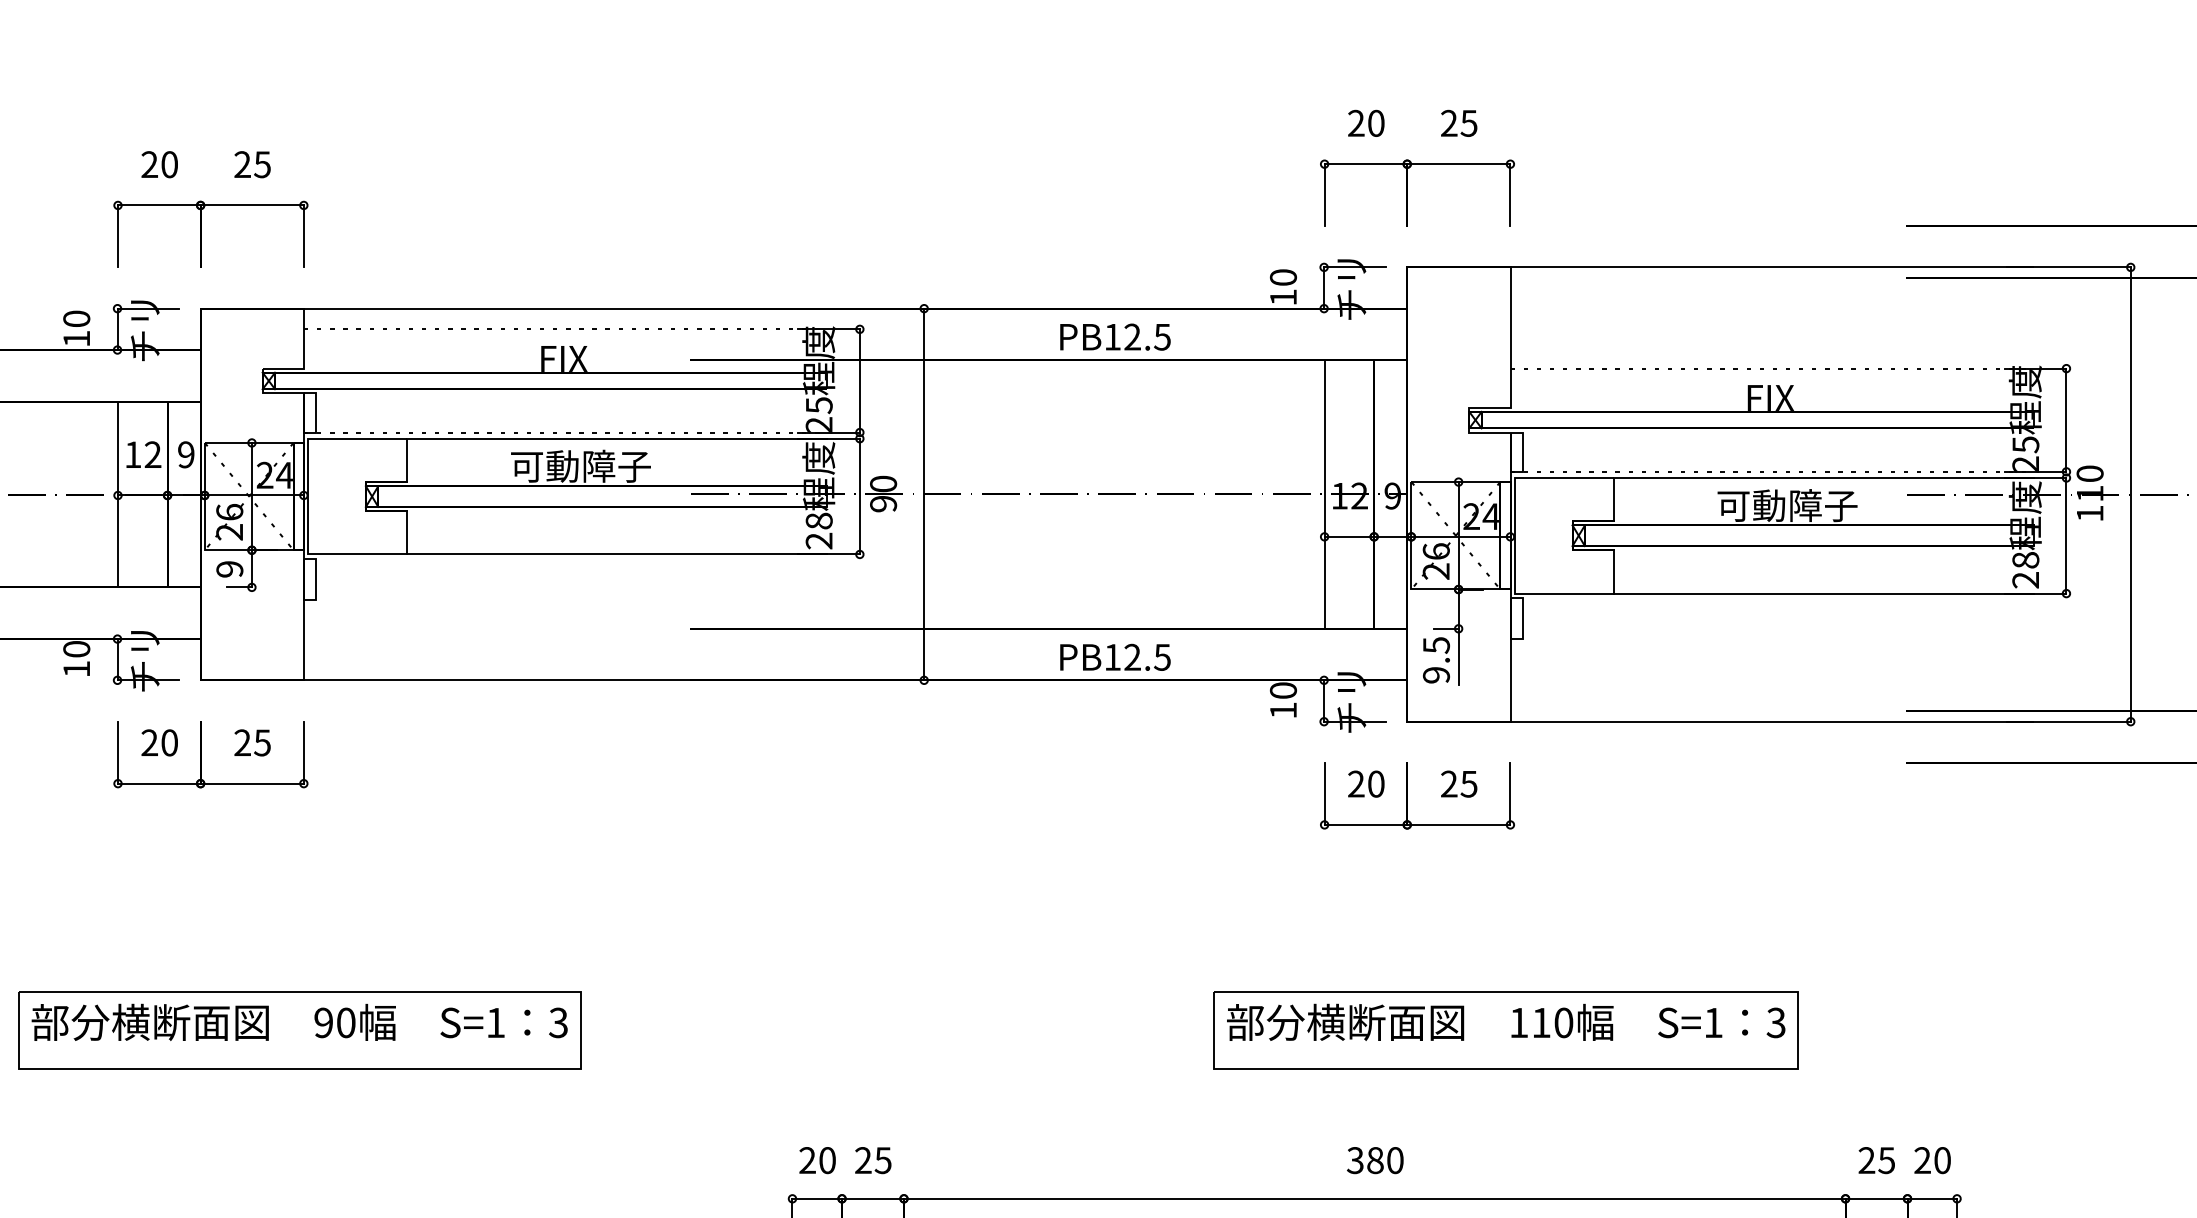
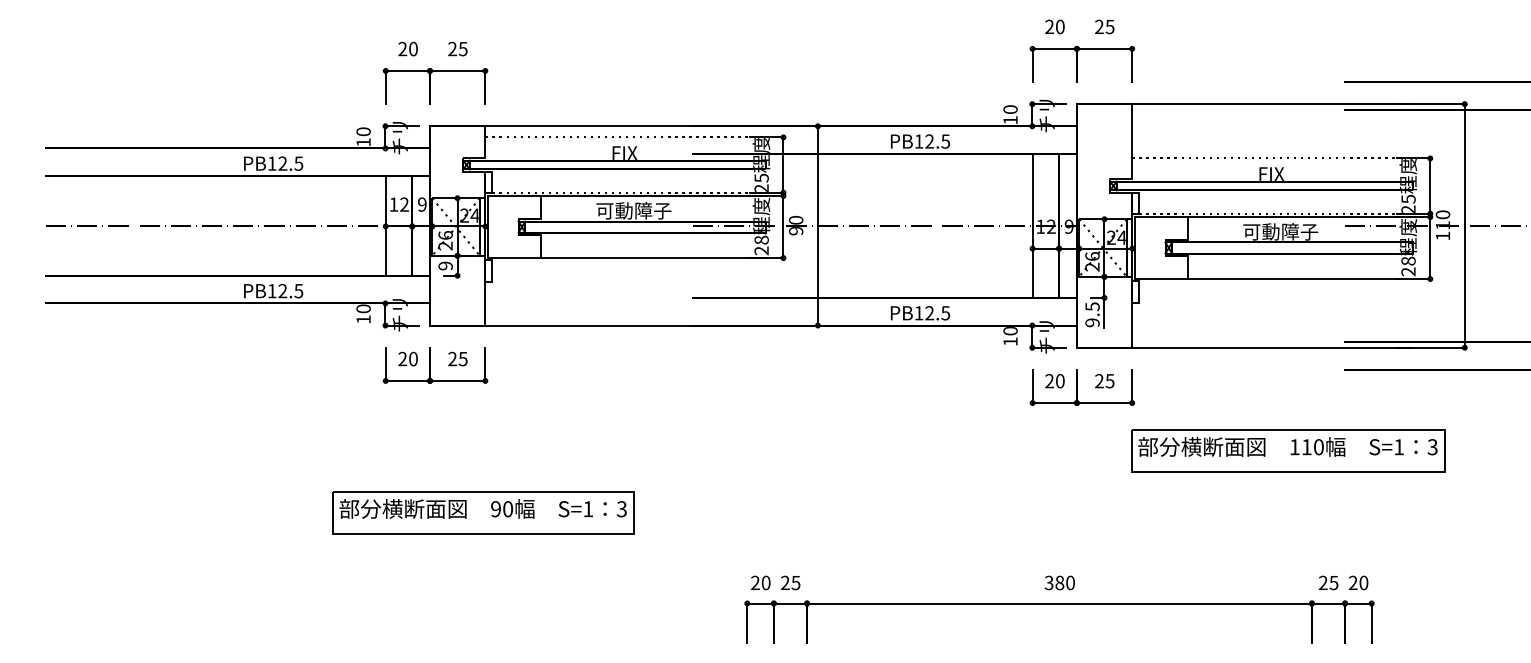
part: (1507, 1029) -> (1288, 450), moved

